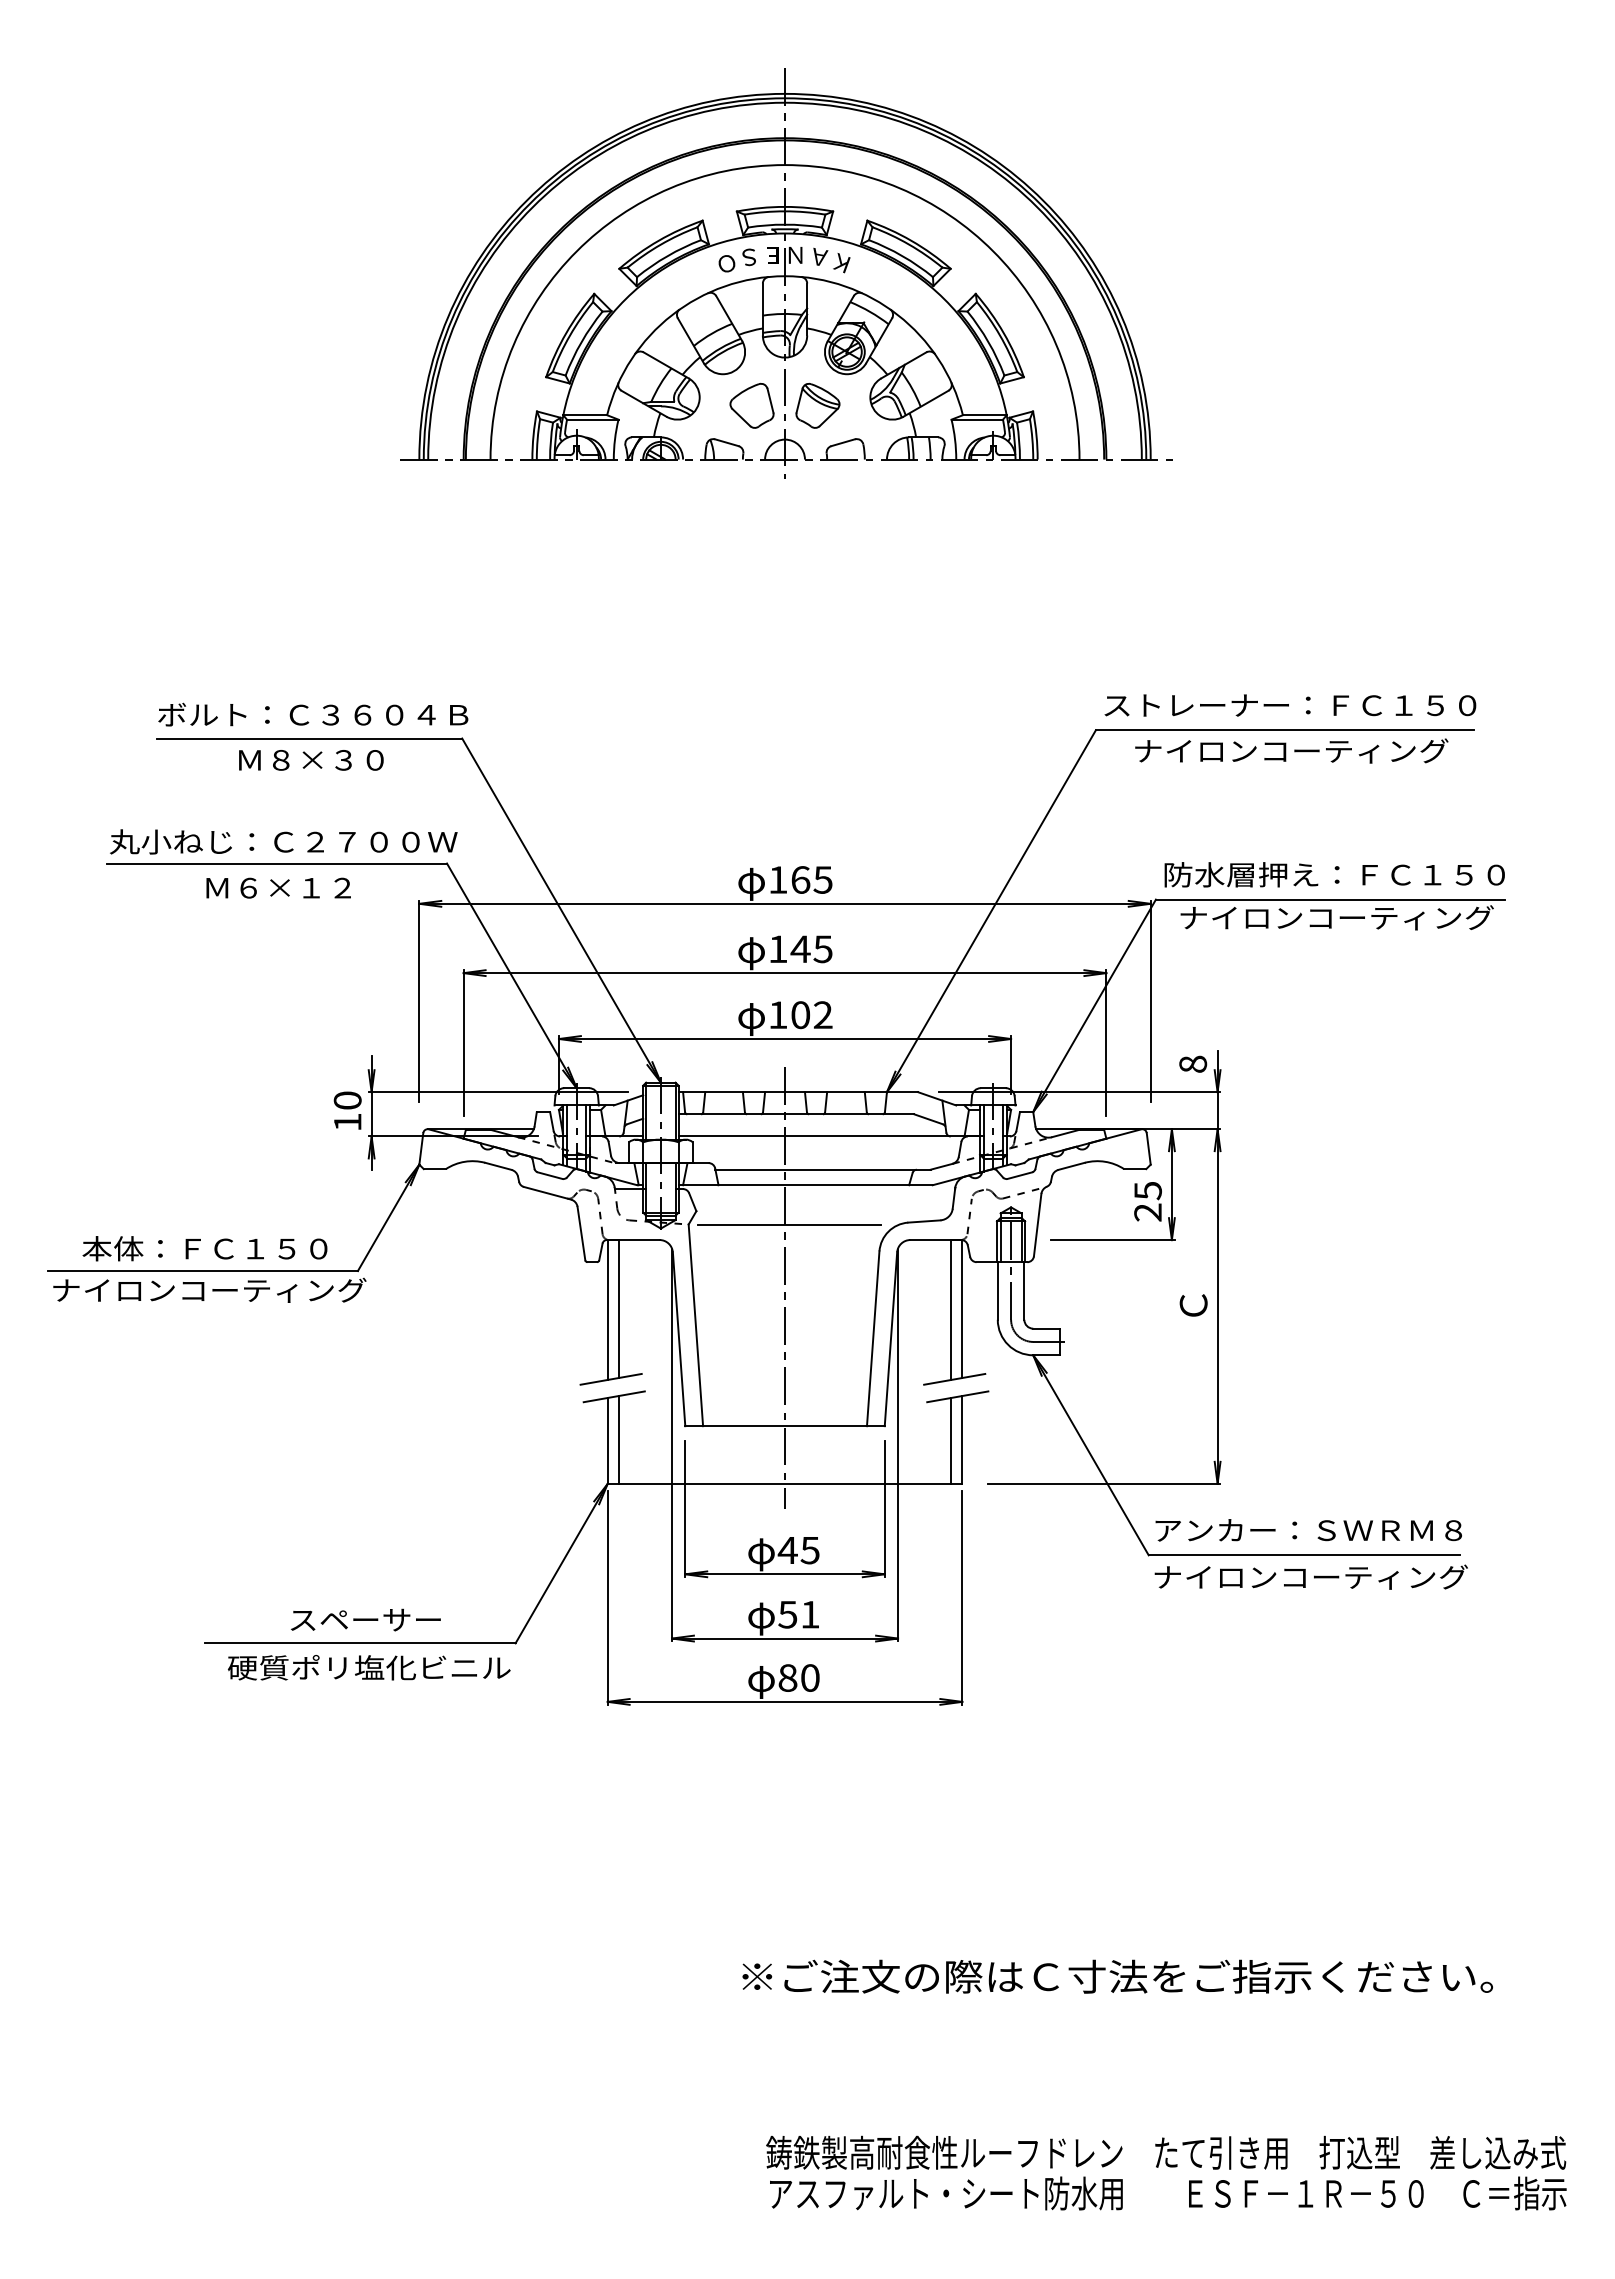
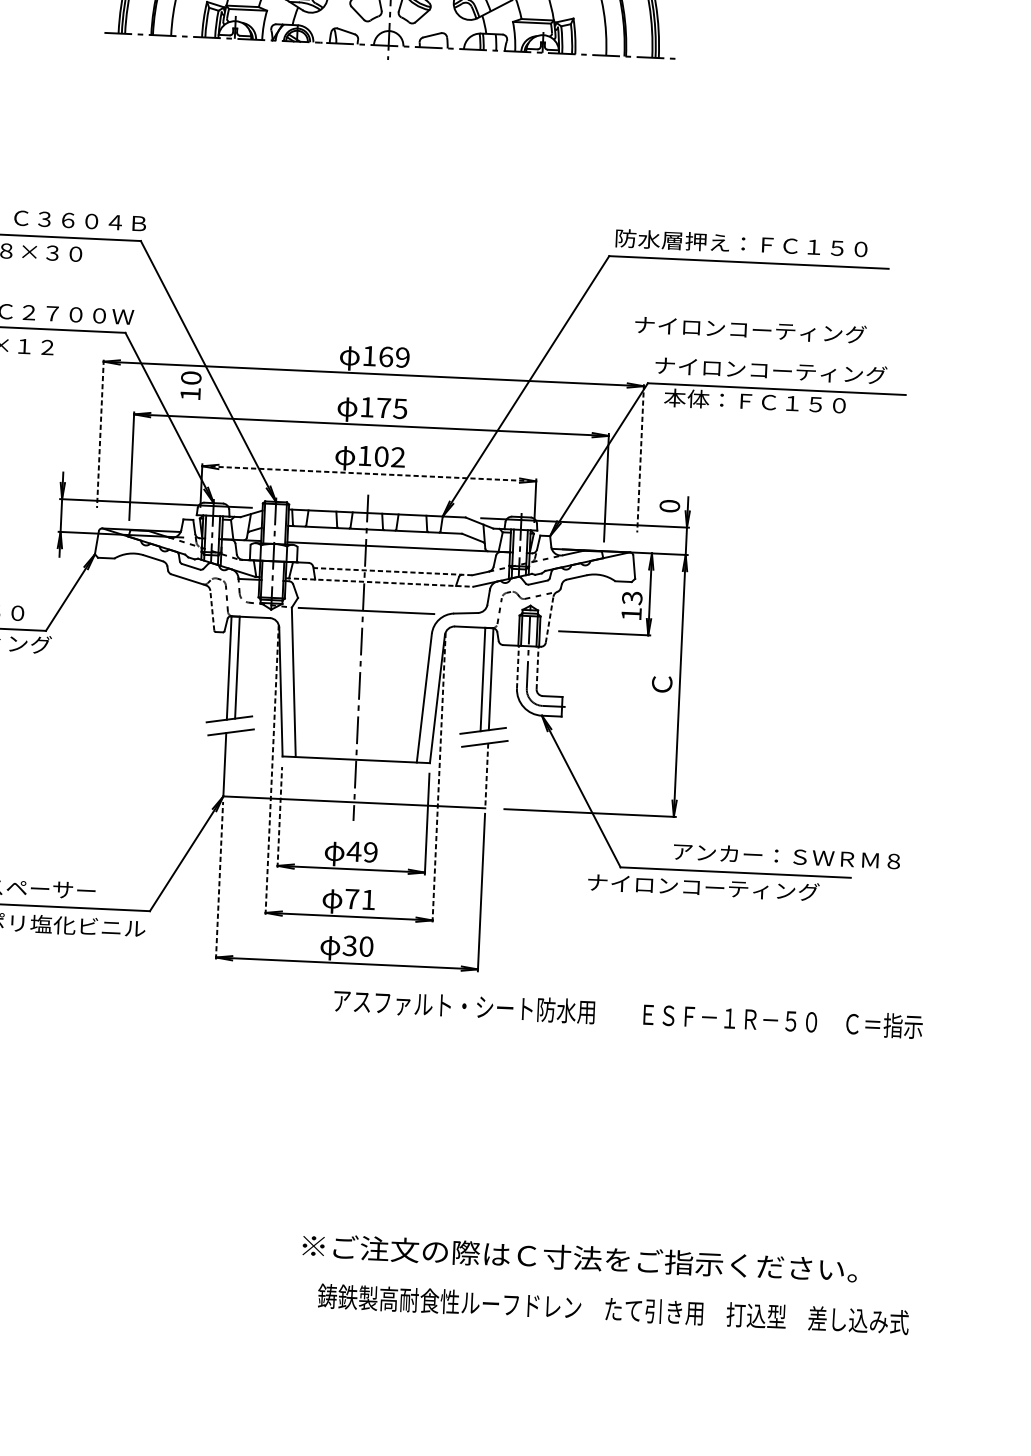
text: (1289, 704) -> (753, 243), ストレーナー：ＦＣ１５０ -> 防水層押え：ＦＣ１５０
text: (1291, 750) -> (750, 329), moved
text: (1334, 874) -> (780, 370), 防水層押え：ＦＣ１５０ -> ナイロンコーティング
text: (822, 879) -> (402, 357), 165 -> 169
text: (1335, 917) -> (779, 402), ナイロンコーティング -> 本体：ＦＣ１５０
text: (800, 948) -> (383, 407), 145 -> 175
line: (419, 1001) -> (100, 433), solid -> dashed
line: (1150, 1001) -> (640, 458), solid -> dashed
line: (785, 1039) -> (369, 474), solid -> dashed
text: (1192, 1063) -> (669, 505), 8 -> 0
text: (347, 1110) -> (190, 385), moved
line: (823, 1169) -> (393, 571), solid -> dashed
line: (806, 1185) -> (380, 582), solid -> dashed
text: (1147, 1201) -> (631, 605), 25 -> 13
line: (1037, 1224) -> (549, 619), solid -> dashed
line: (581, 1233) -> (212, 610), solid -> dashed
line: (997, 1291) -> (517, 667), solid -> dashed
line: (1024, 1291) -> (537, 668), solid -> dashed
line: (618, 1439) -> (232, 764), removed
line: (962, 1439) -> (486, 775), solid -> dashed
line: (951, 1440) -> (478, 775), removed
line: (672, 1445) -> (272, 770), solid -> dashed
line: (898, 1445) -> (439, 777), solid -> dashed
line: (685, 1508) -> (279, 817), solid -> dashed
text: (1308, 1530) -> (786, 856), moved
text: (809, 1550) -> (370, 852), 45 -> 49
text: (1310, 1576) -> (703, 886), moved
line: (607, 1597) -> (219, 880), solid -> dashed
text: (787, 1614) -> (351, 898), 51 -> 71
text: (787, 1677) -> (349, 945), 80 -> 30
text: (1117, 1976) -> (579, 1257), moved
text: (1168, 2193) -> (628, 1013), moved

